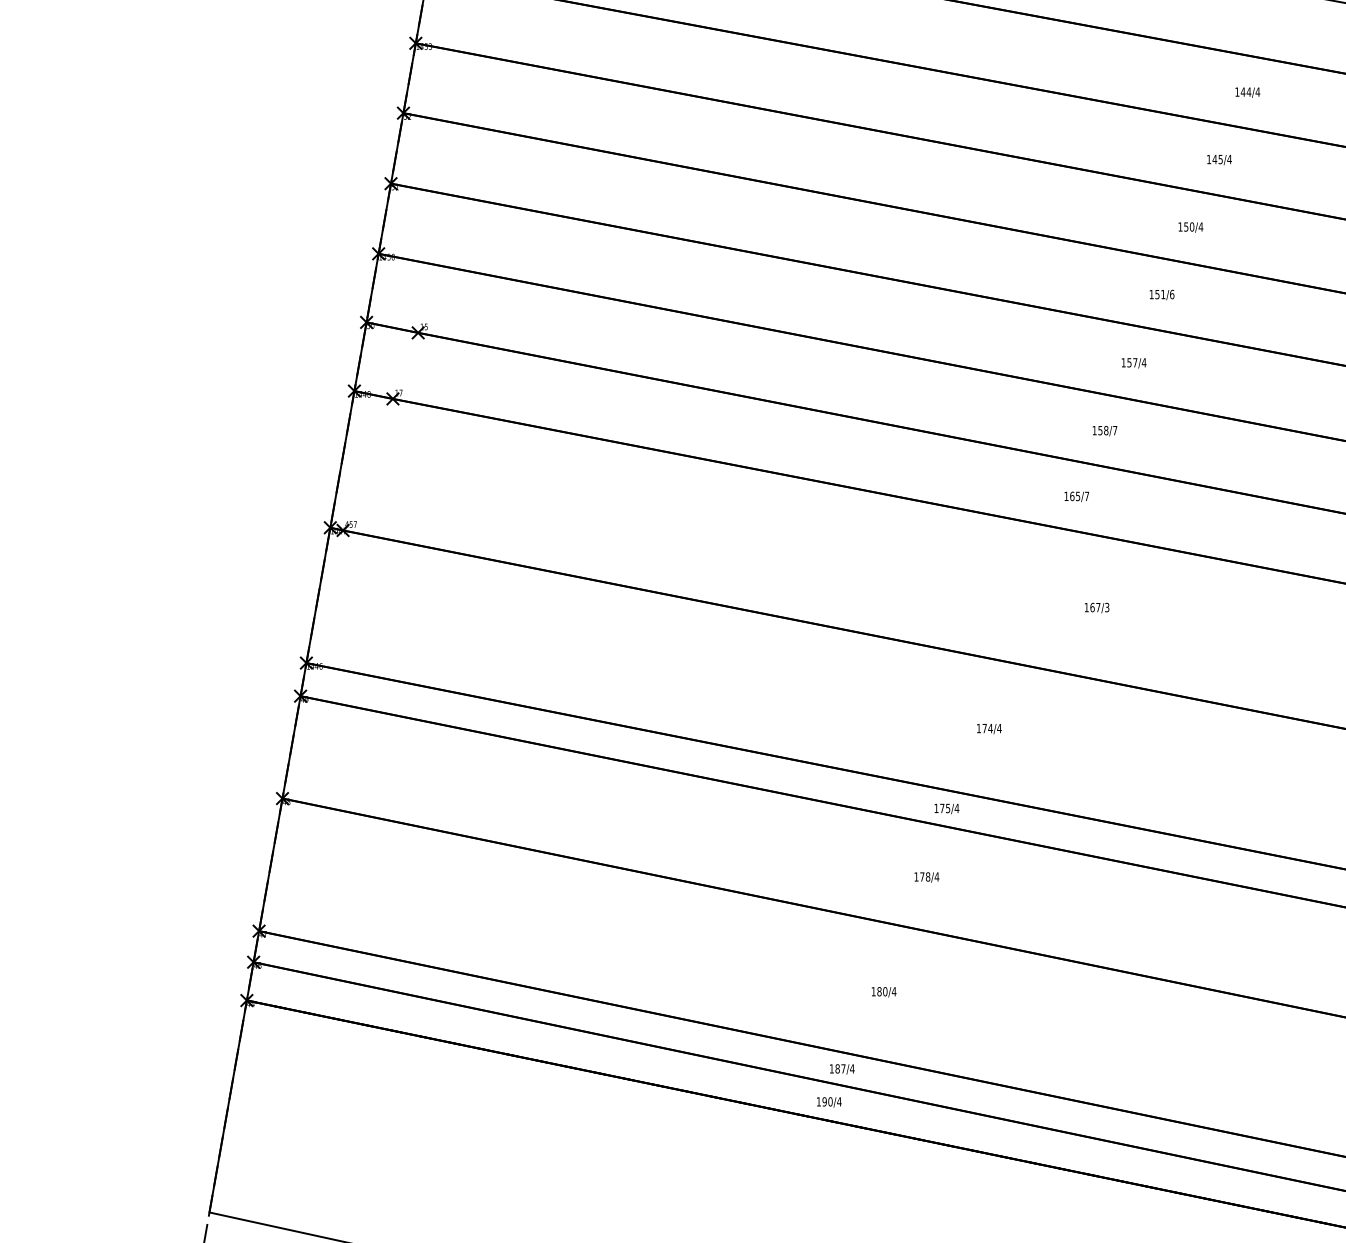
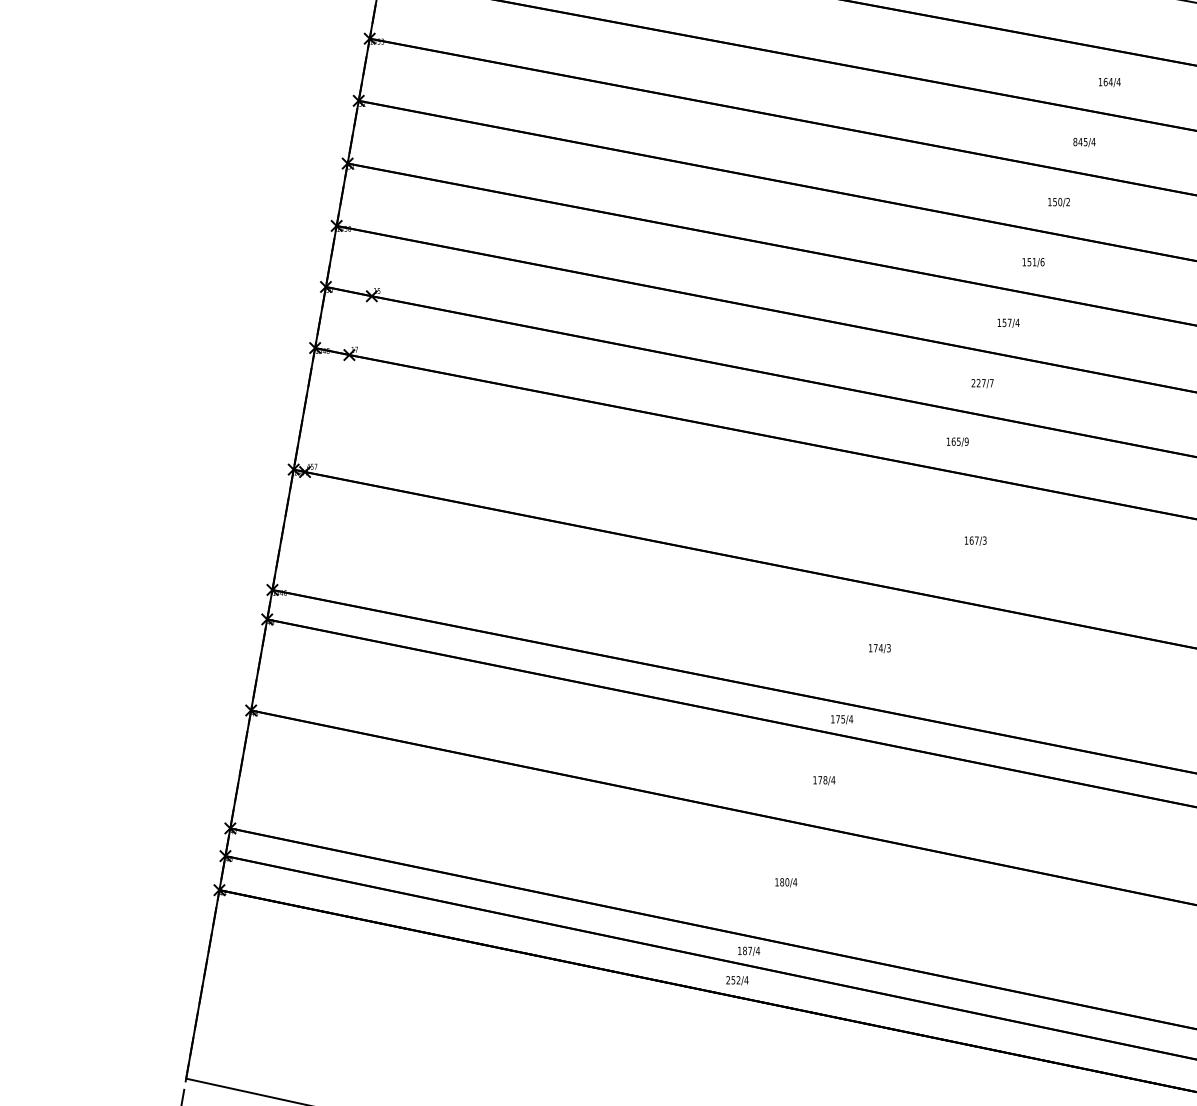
text: (1242, 91) -> (1105, 81), 144/4 -> 164/4
text: (1208, 159) -> (1074, 142), 145/4 -> 845/4
text: (1200, 226) -> (1067, 201), 150/4 -> 150/2
text: (1100, 430) -> (978, 383), 158/7 -> 227/7
text: (1086, 496) -> (966, 441), 165/7 -> 165/9
text: (999, 728) -> (888, 648), 174/4 -> 174/3
text: (824, 1101) -> (733, 979), 190/4 -> 252/4

